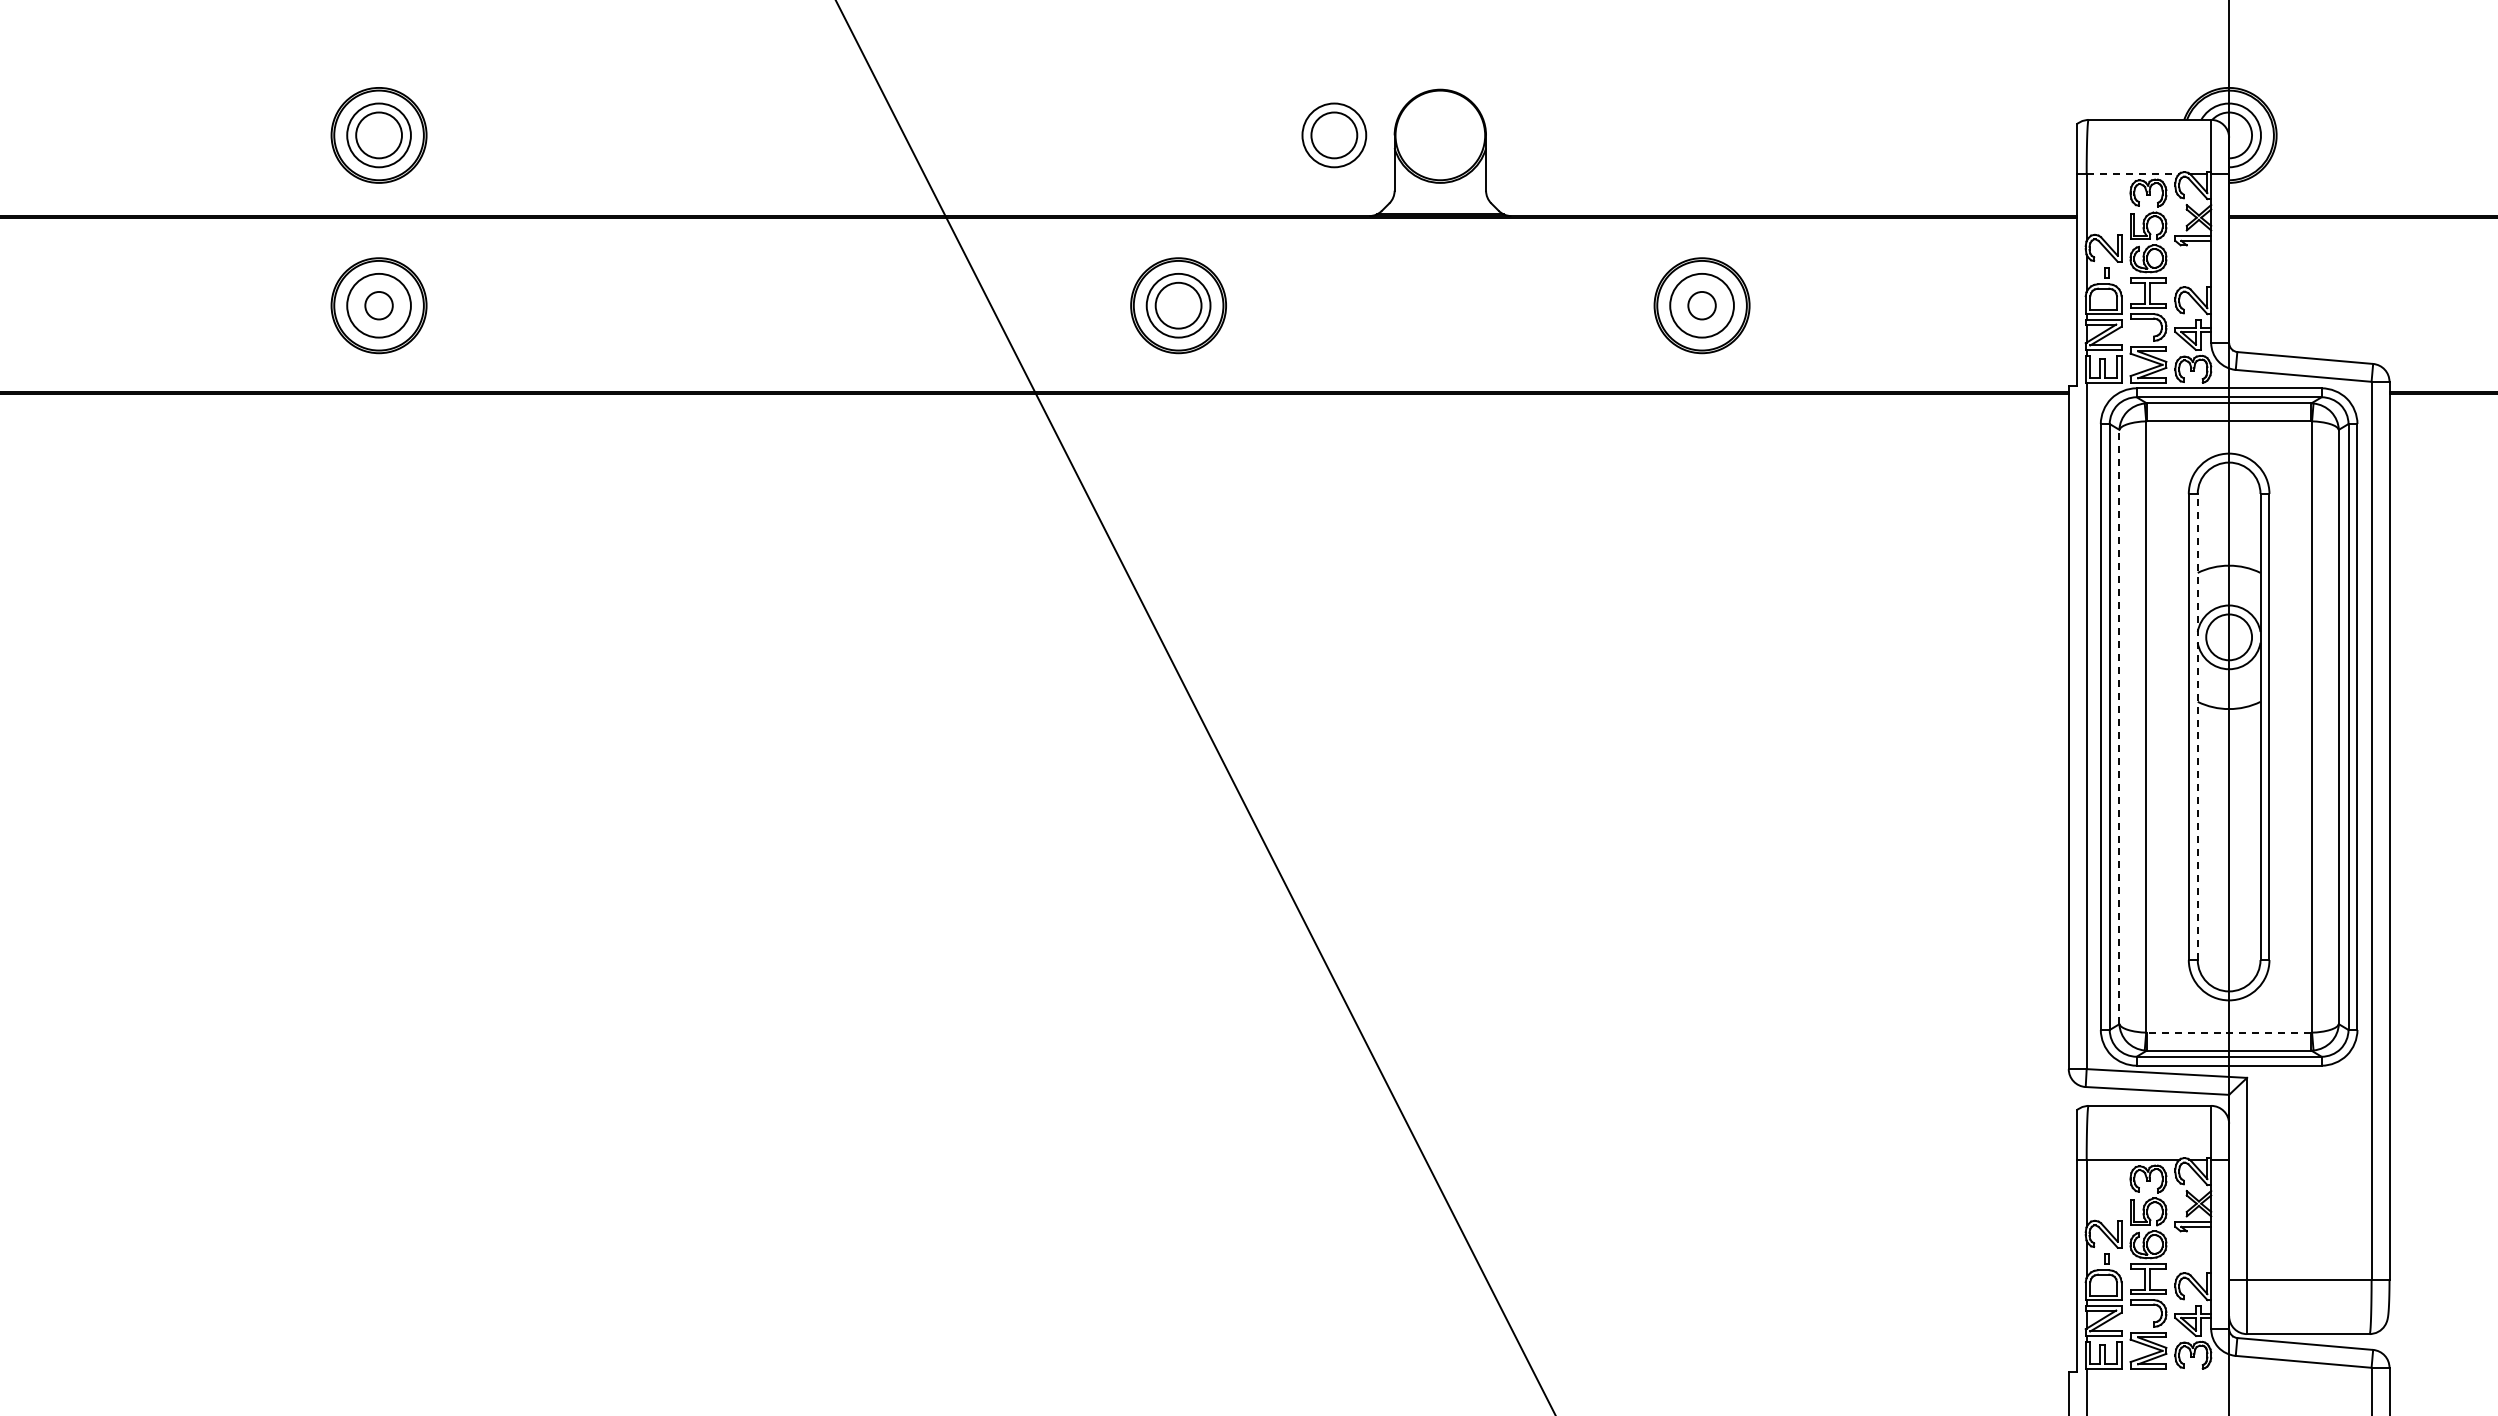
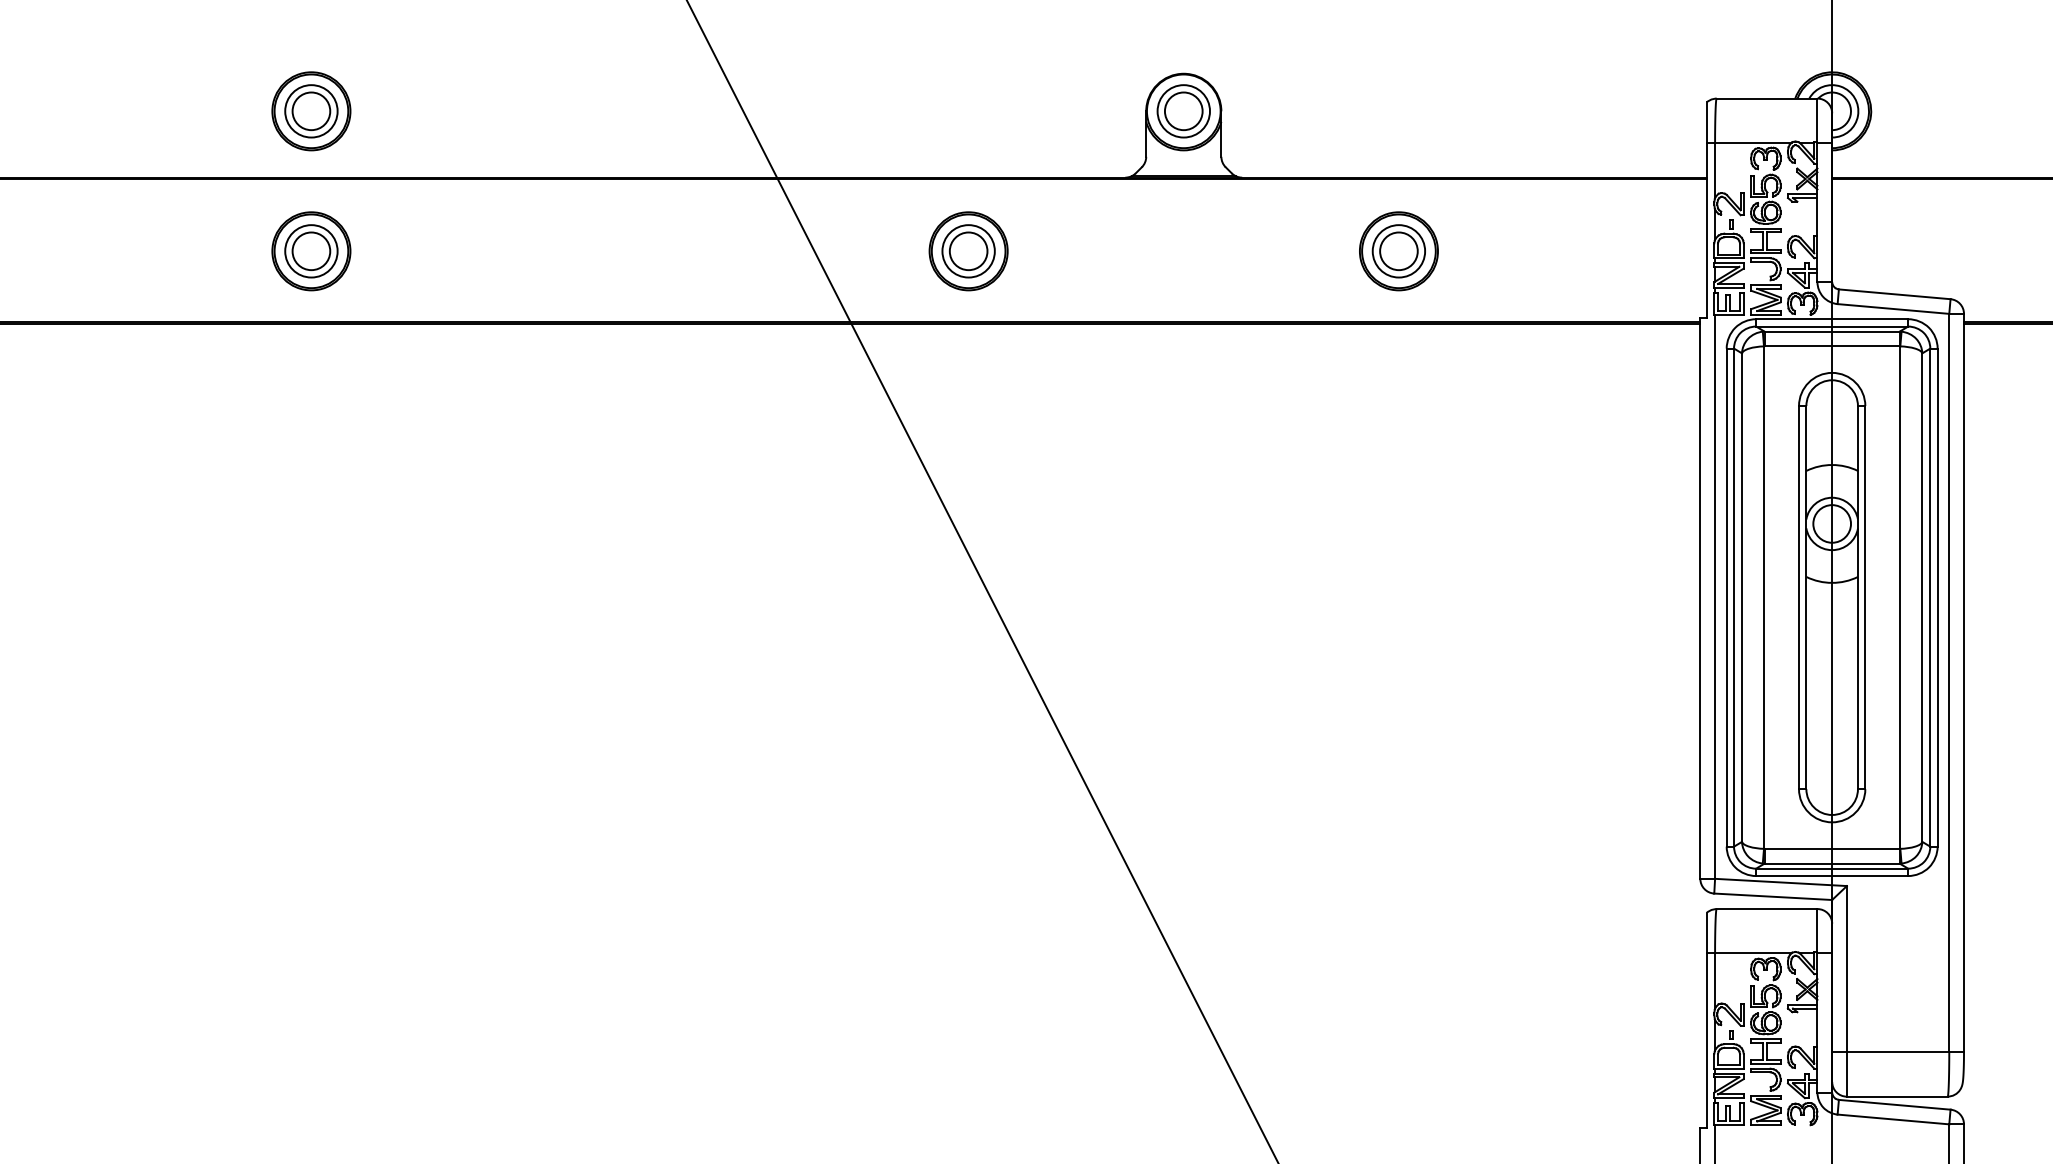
part: (1334, 135) -> (1183, 111), moved
line: (2133, 173) -> (1753, 142), dashed -> solid
circle: (379, 305) -> (311, 251), size x1.67
circle: (1702, 305) -> (1399, 251), size x1.67
line: (2119, 726) -> (1742, 597), dashed -> solid
line: (2197, 726) -> (1806, 597), dashed -> solid
line: (2228, 1032) -> (1831, 848), dashed -> solid

